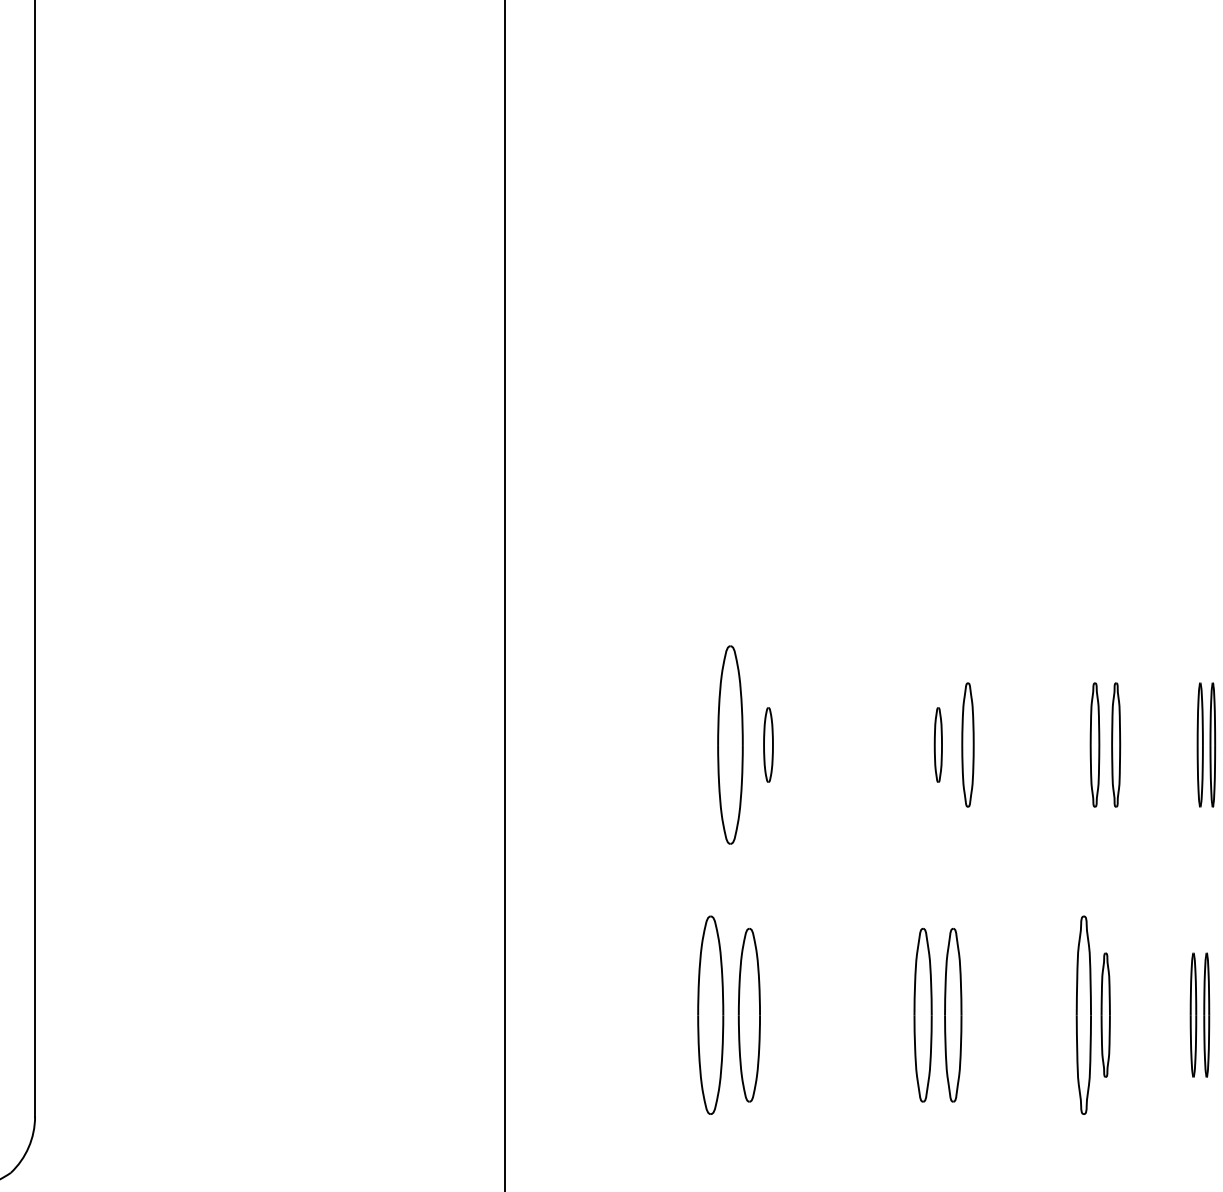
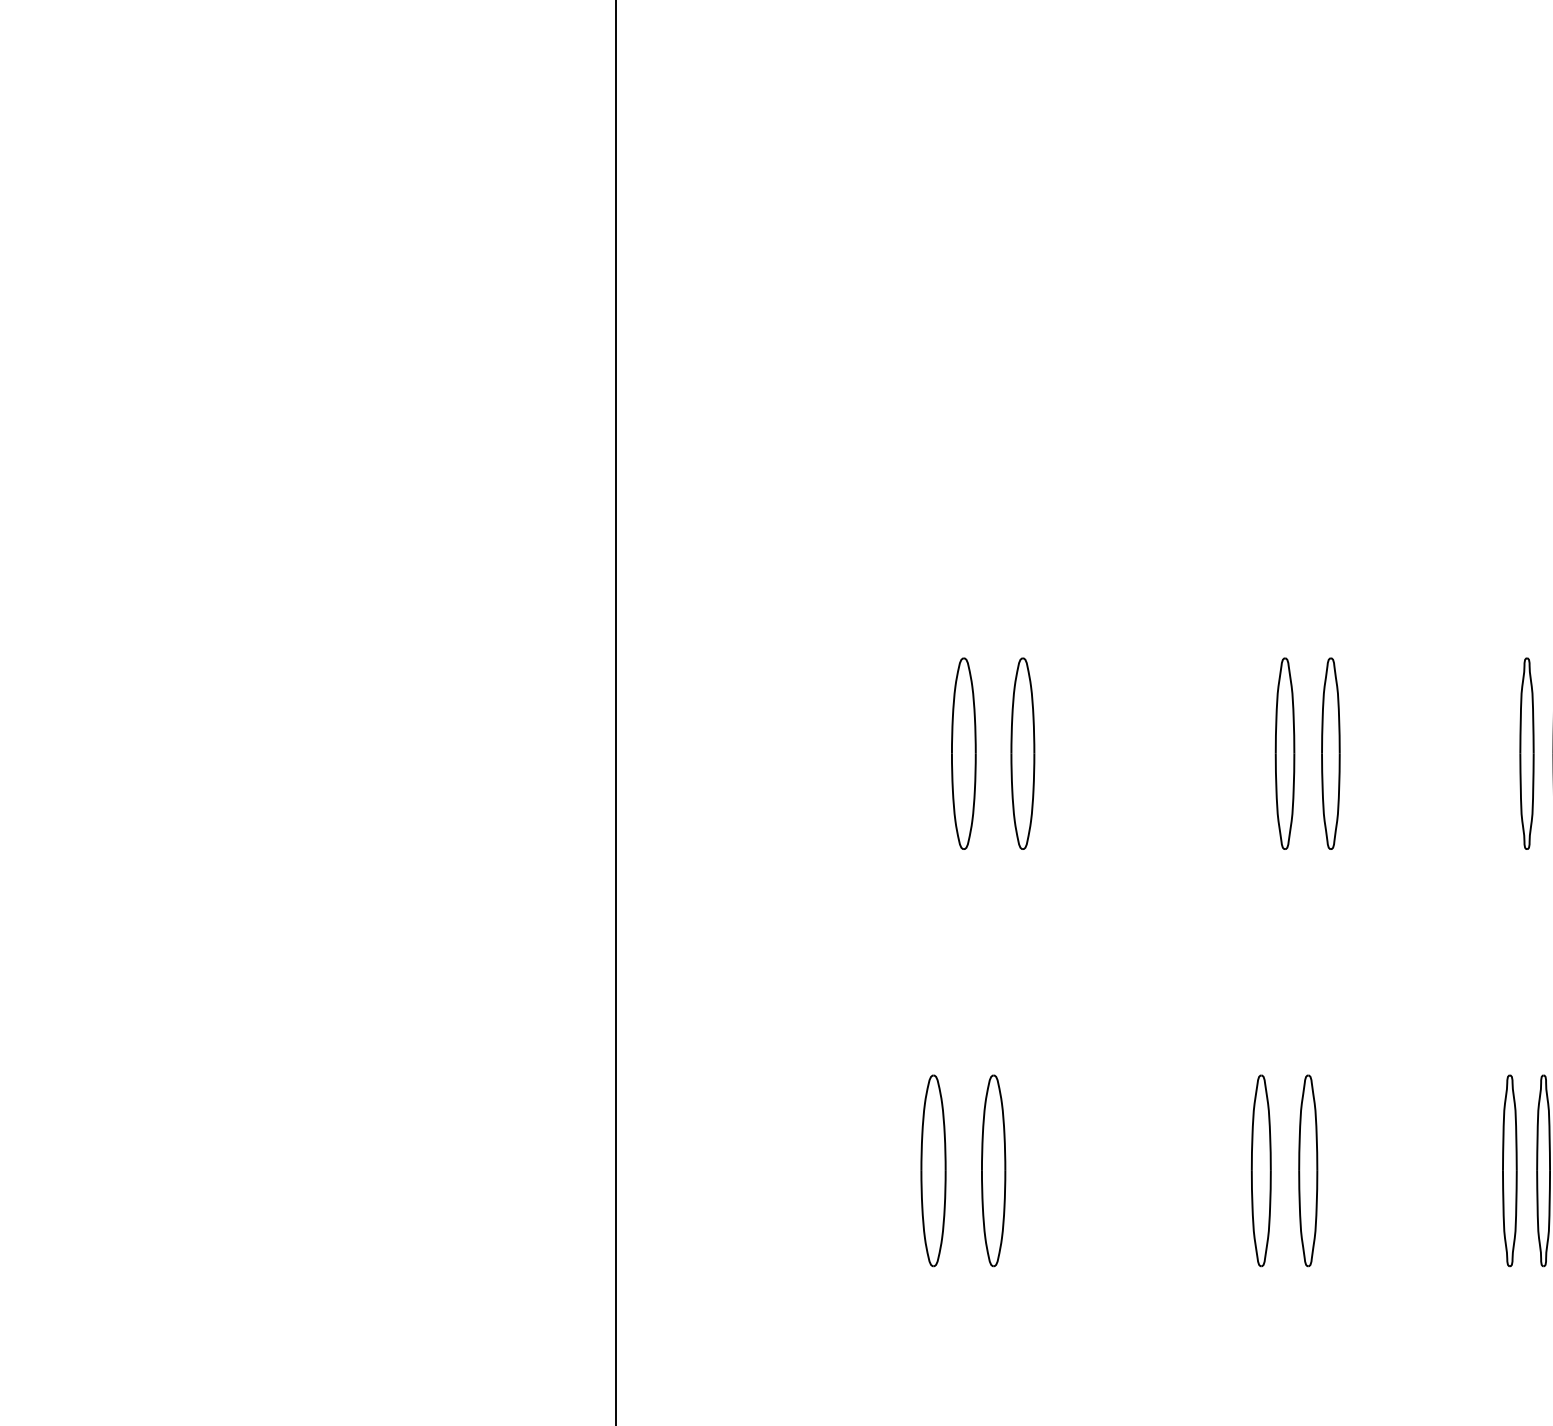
part: (729, 744) -> (962, 752), size x0.62
part: (768, 744) -> (1022, 752), size x1.67
part: (938, 744) -> (1285, 752), size x1.67
part: (710, 1014) -> (933, 1169), size x0.62
part: (749, 1014) -> (993, 1169), size x0.71
part: (922, 1014) -> (1260, 1169), size x0.71
part: (953, 1014) -> (1308, 1169), size x0.71
part: (1083, 1014) -> (1509, 1169), size x0.62

